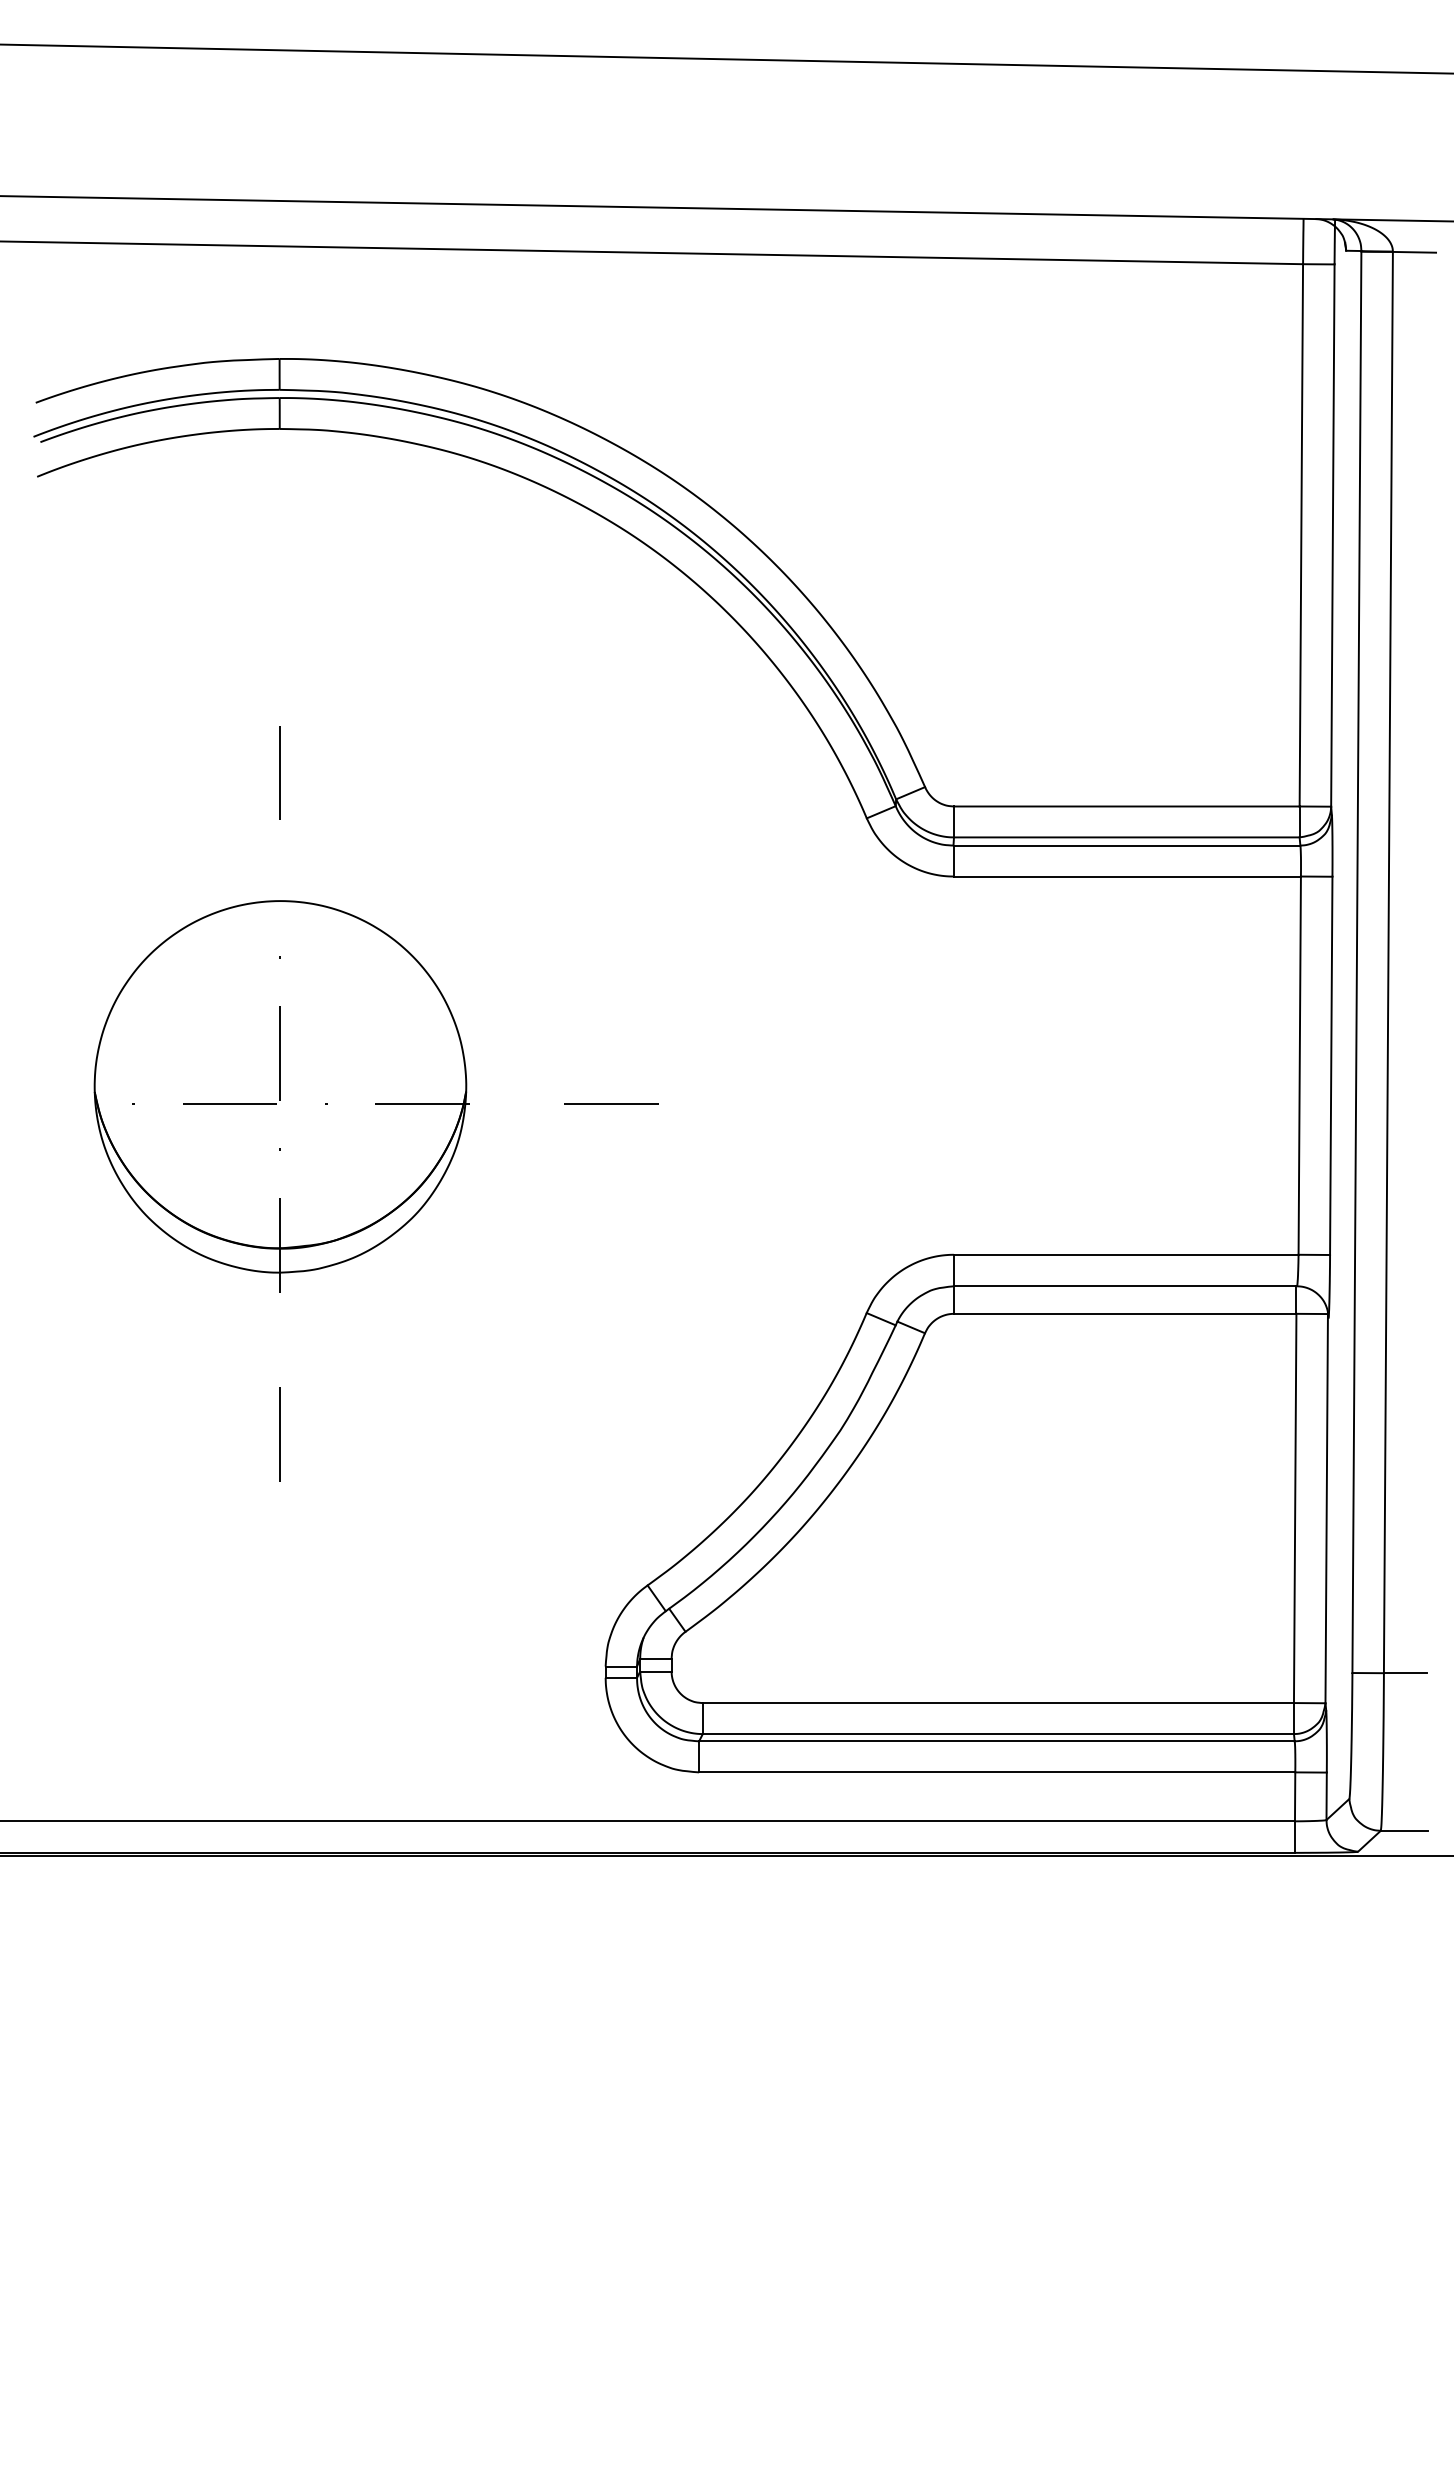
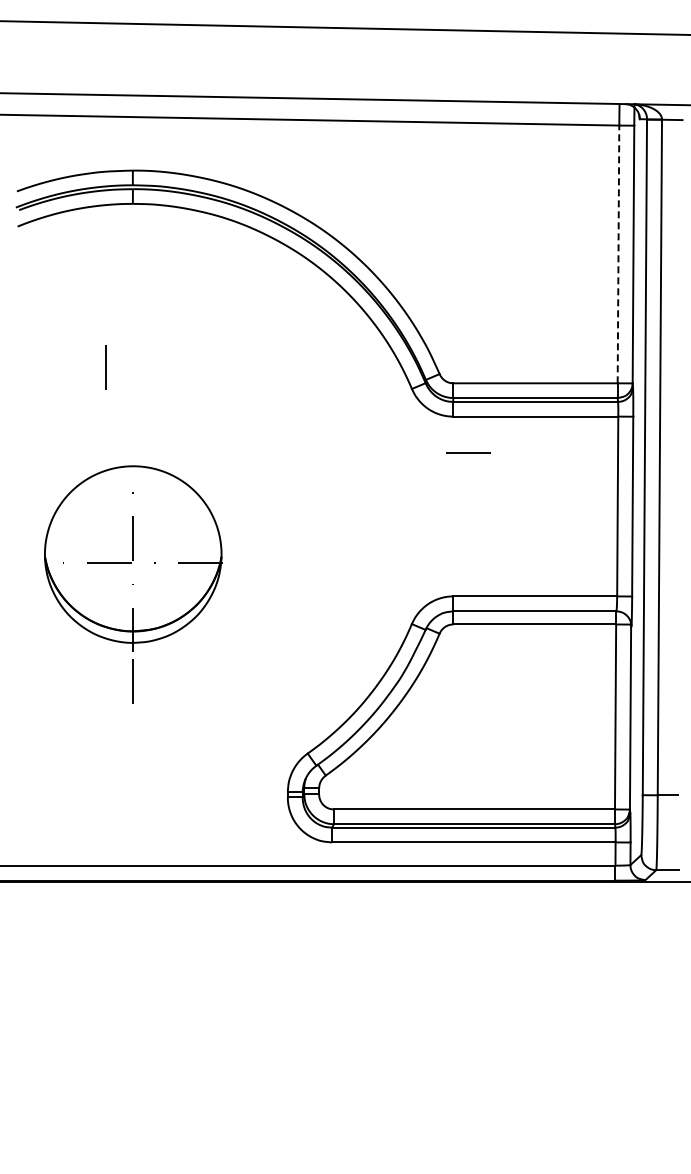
line: (1301, 535) -> (618, 254), solid -> dashed
line: (278, 773) -> (105, 367), moved
part: (280, 1095) -> (133, 558), moved
line: (611, 1103) -> (468, 452), moved

